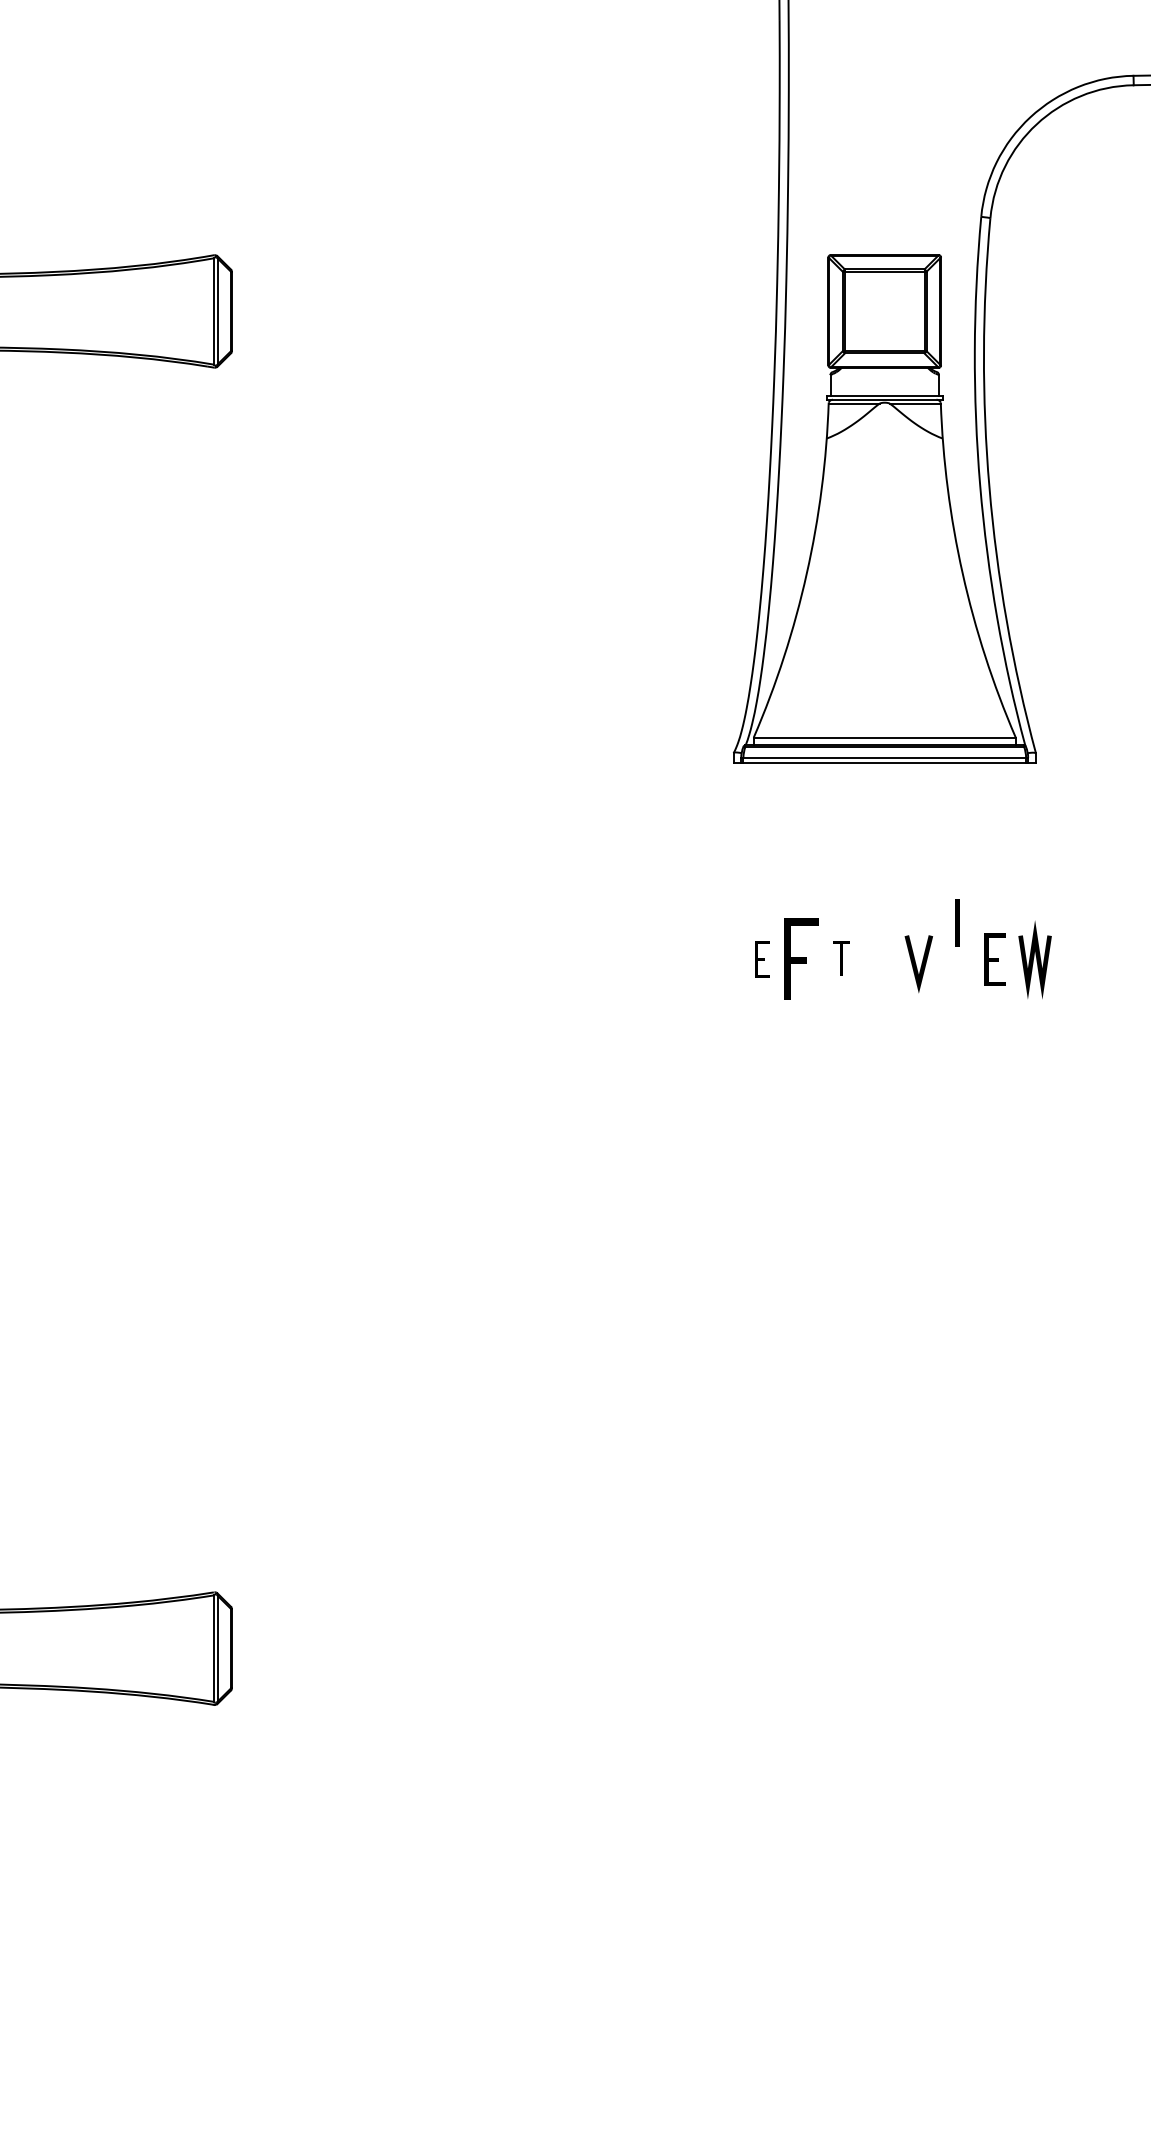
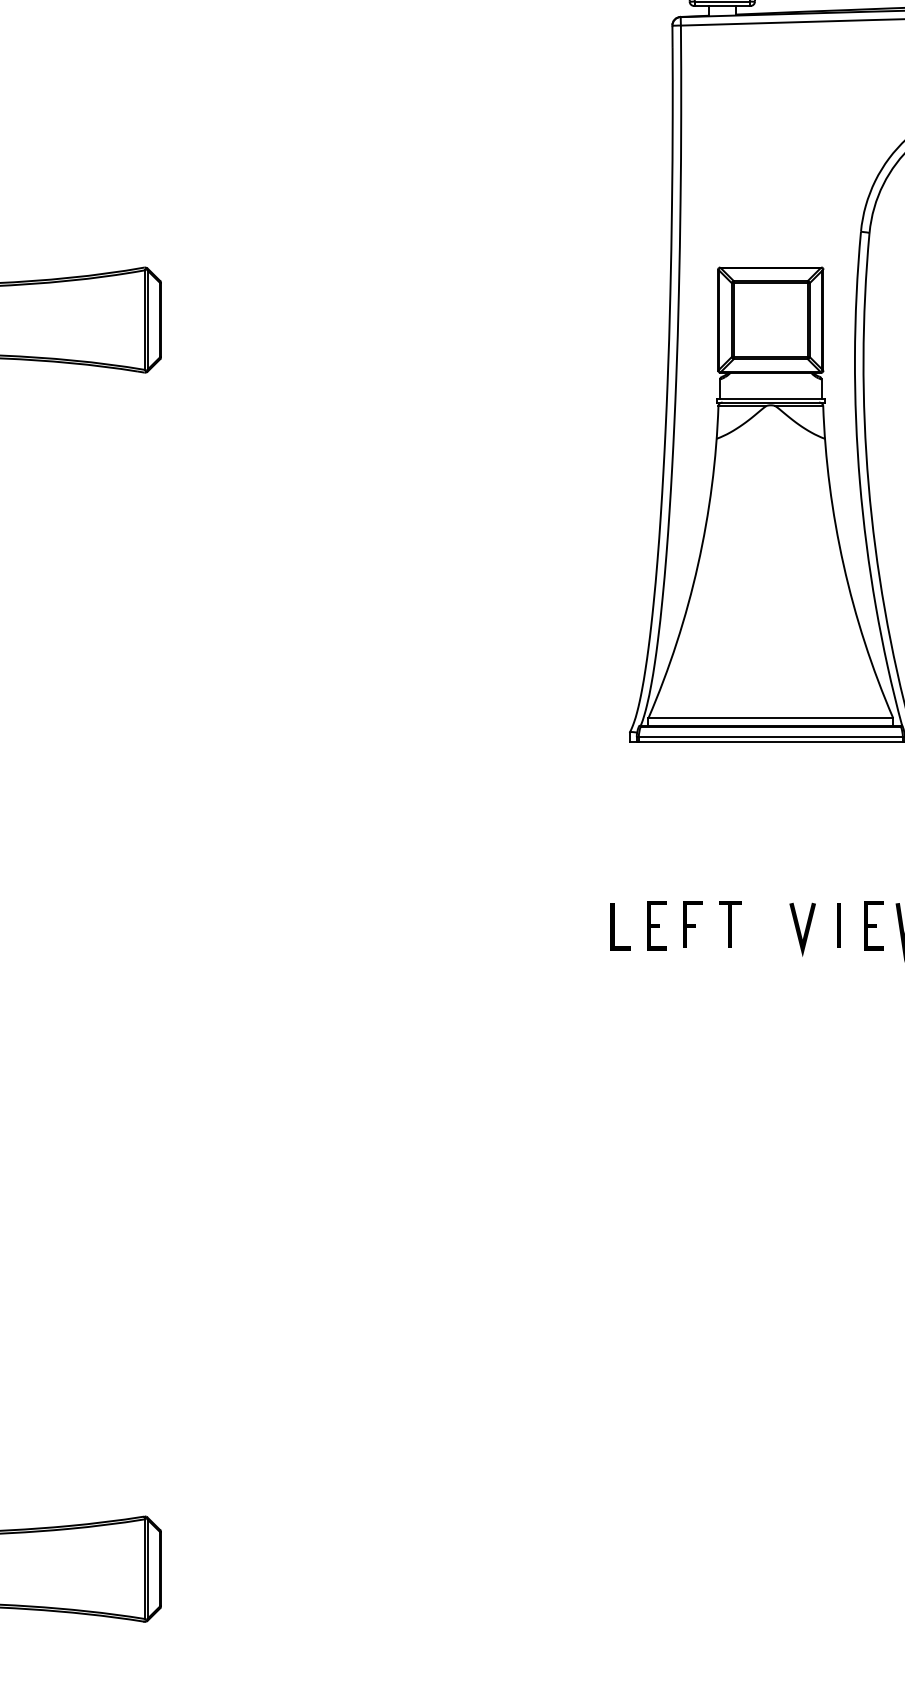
line: (957, 922) -> (838, 925), moved
part: (801, 958) -> (693, 924), size x0.62
part: (840, 958) -> (729, 924), size x1.43
part: (762, 959) -> (656, 925), size x1.43
line: (717, 960) -> (614, 926), added

